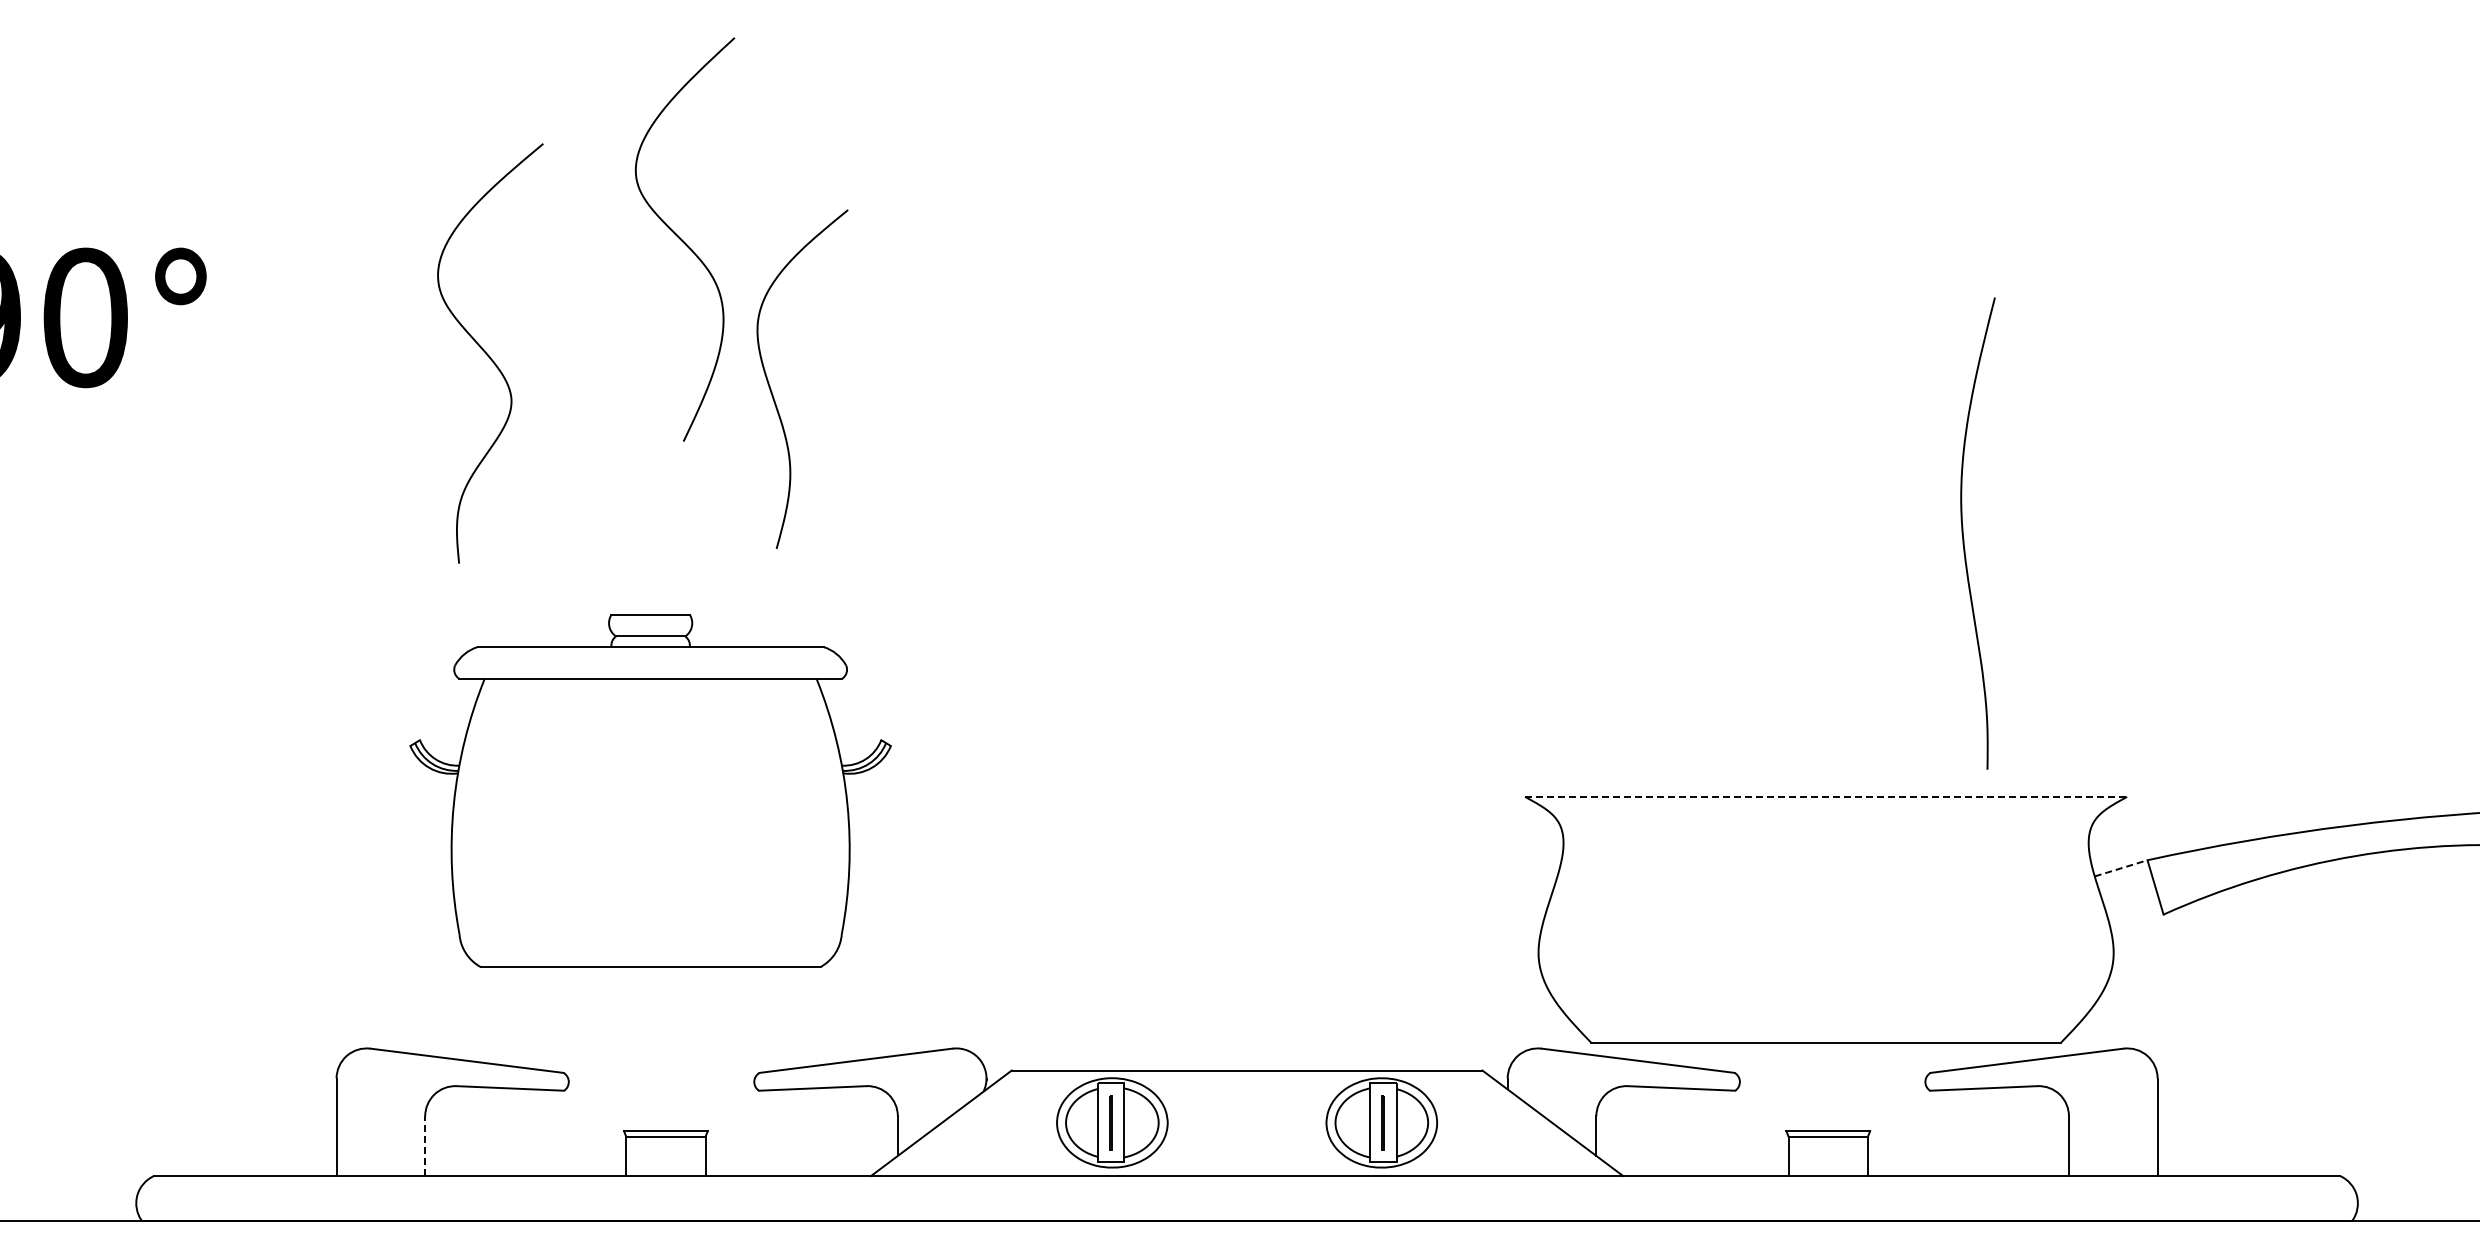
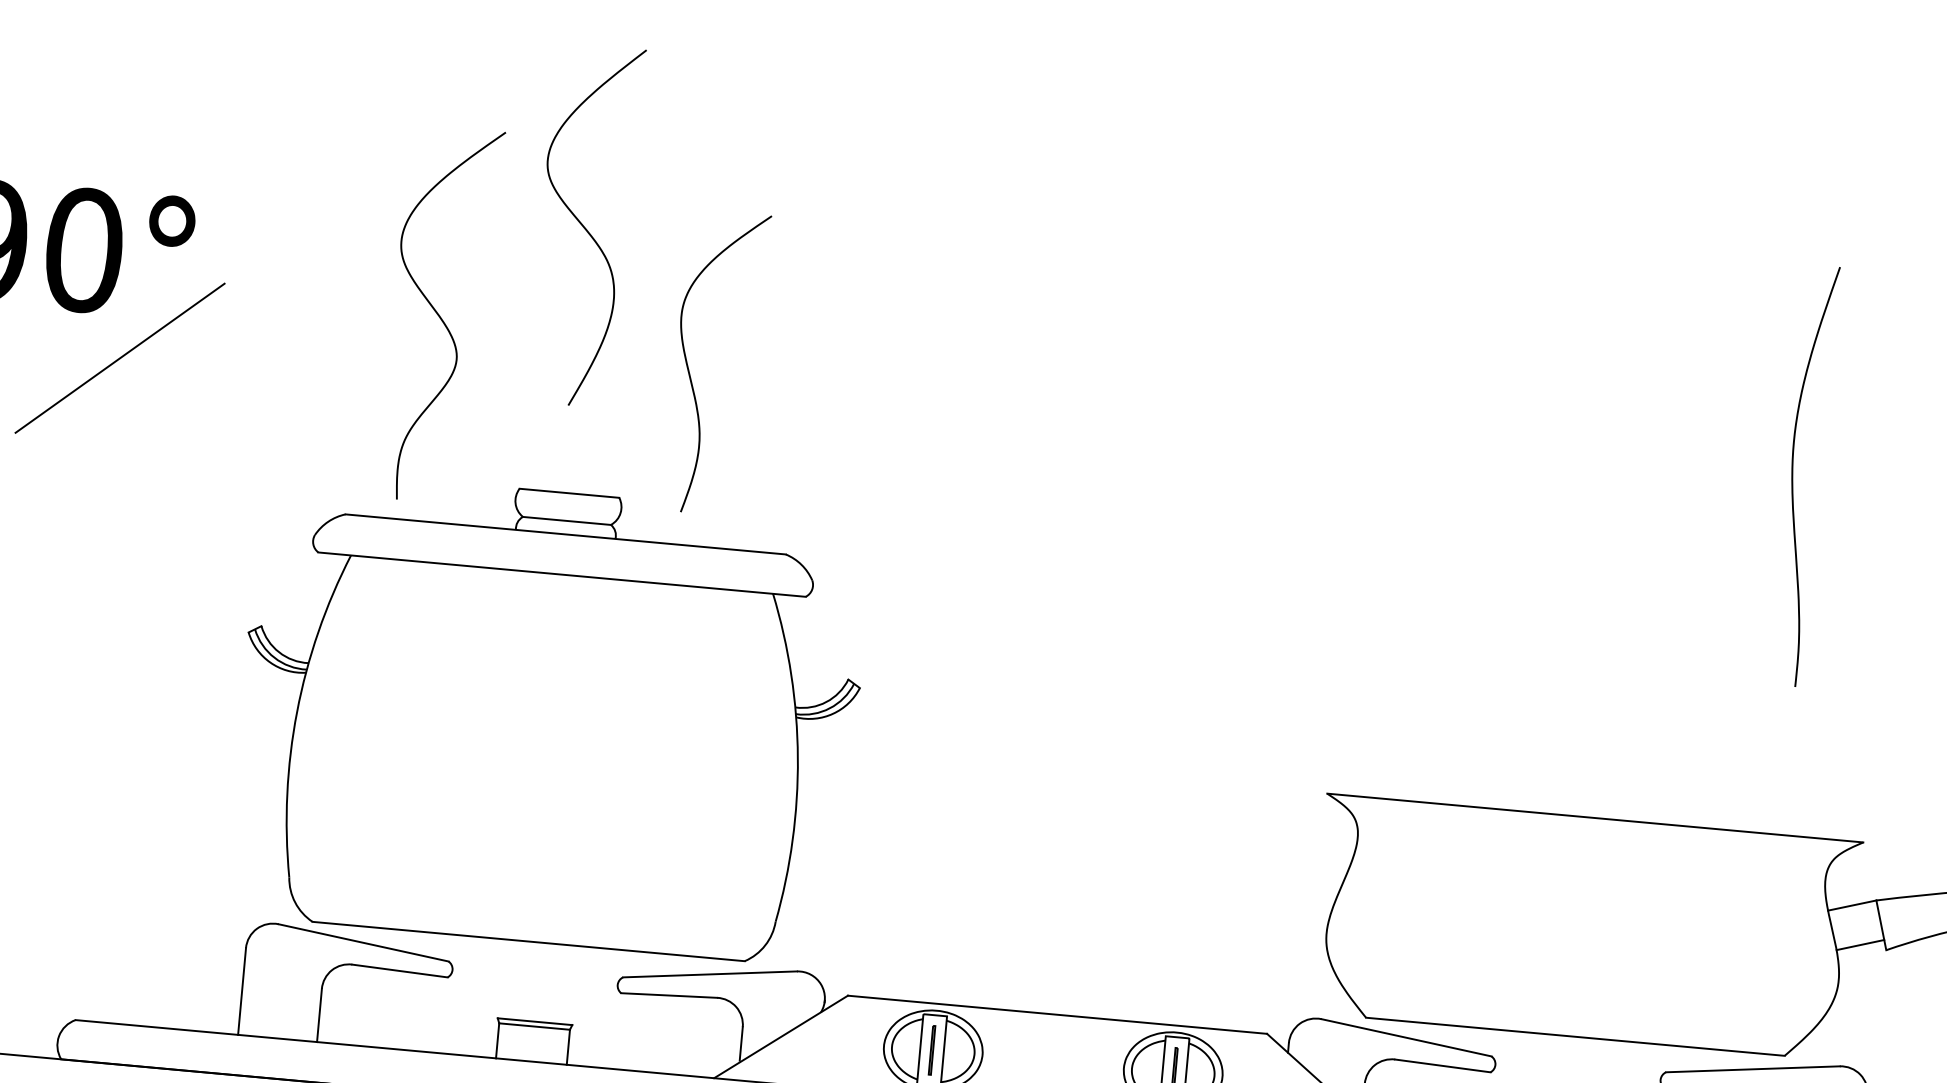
curve: (683, 240) -> (584, 226), moved
line: (136, 434) -> (120, 358), added
curve: (1964, 538) -> (1793, 479), moved
part: (650, 790) -> (548, 717), size x1.43
line: (1826, 796) -> (1595, 817), dashed -> solid
line: (2121, 868) -> (1852, 905), dashed -> solid
line: (2134, 911) -> (1860, 945), added
line: (425, 1146) -> (319, 1015), dashed -> solid

